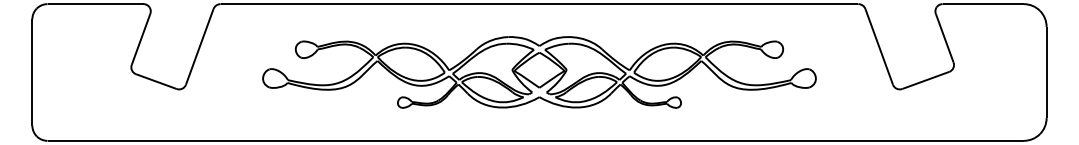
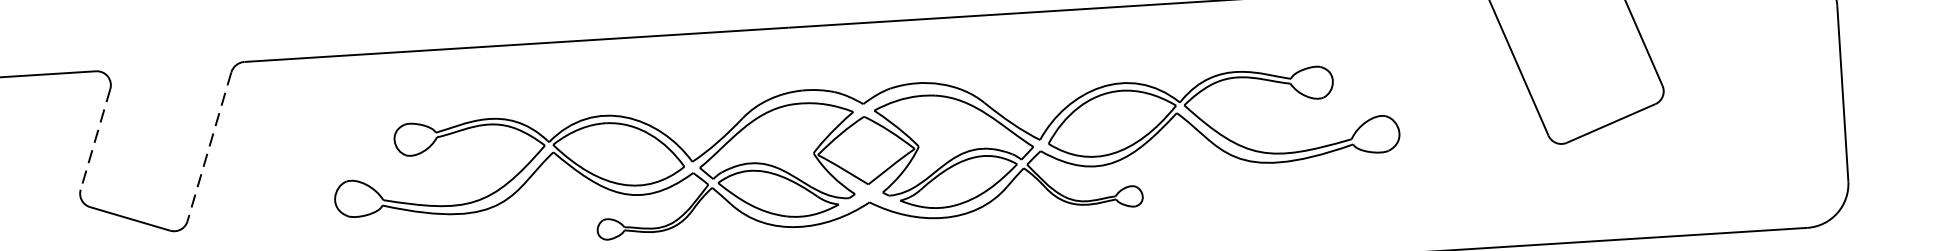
line: (140, 39) -> (94, 139), solid -> dashed
line: (199, 47) -> (208, 148), solid -> dashed

